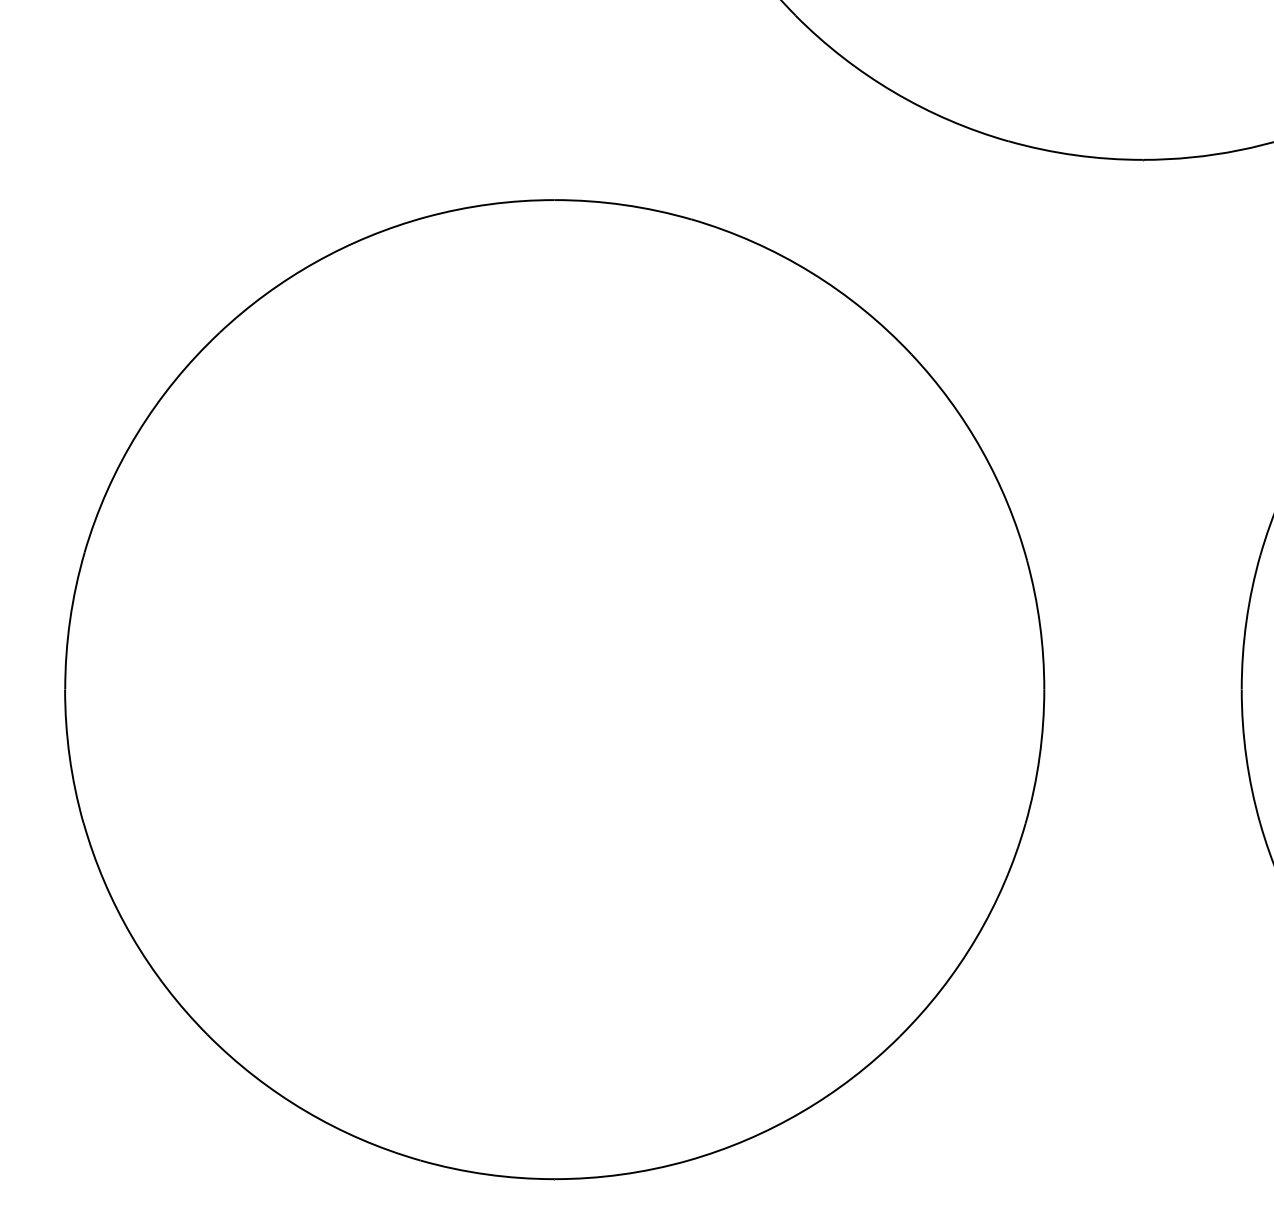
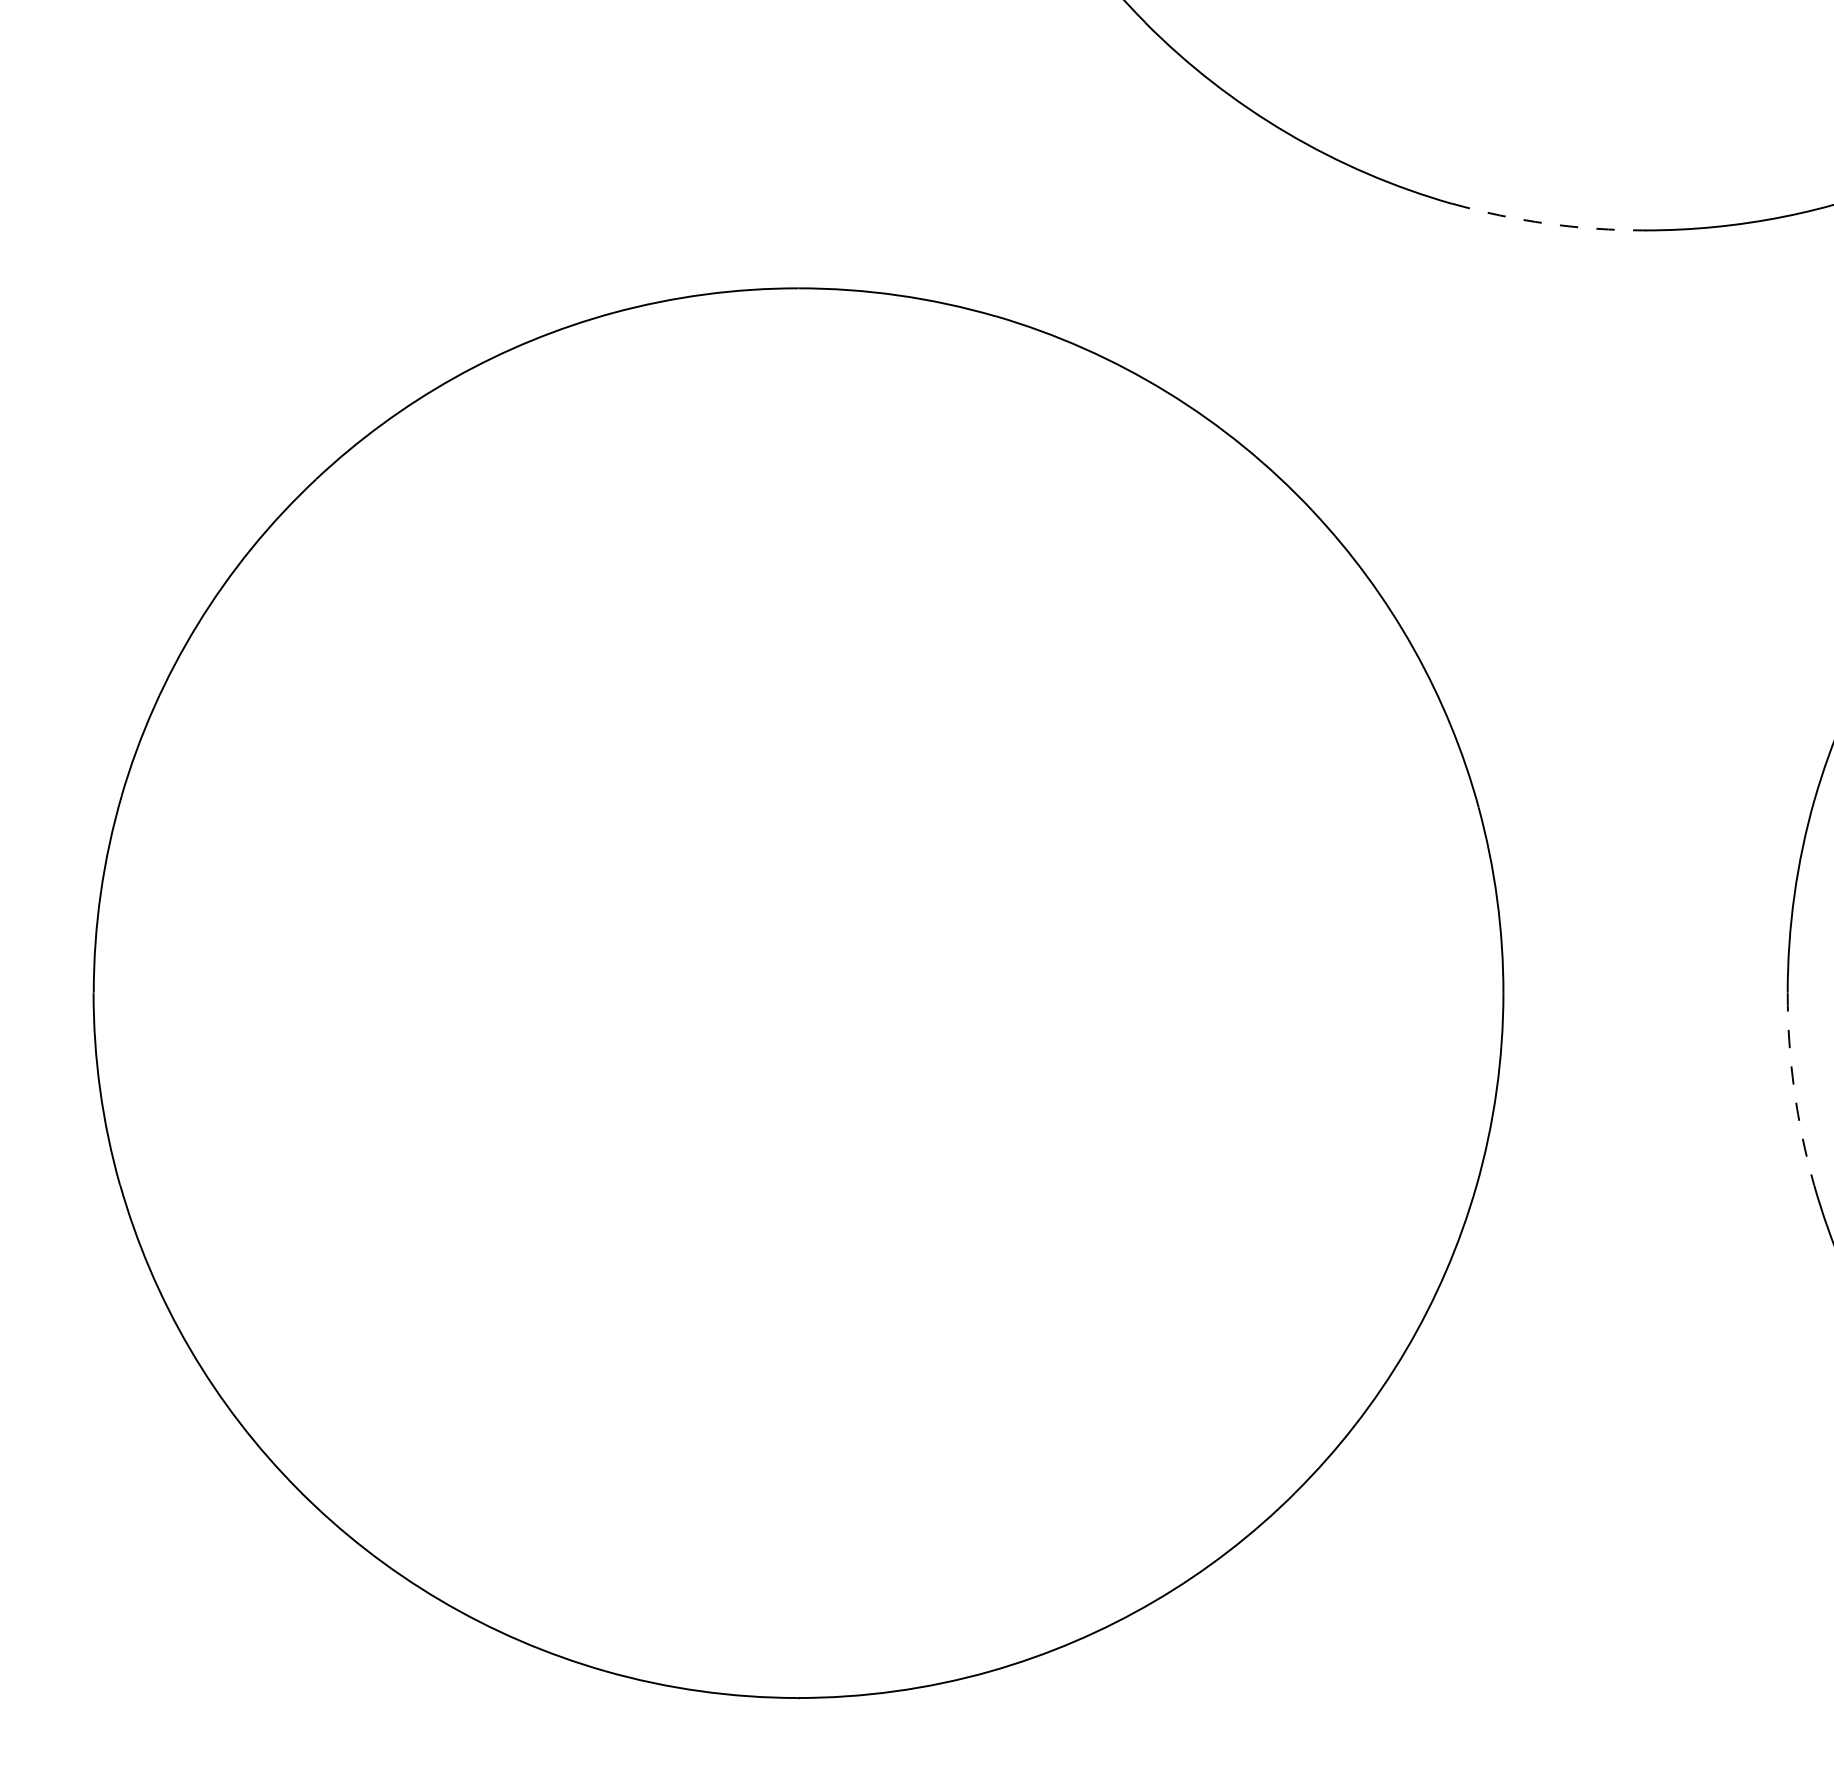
arc: (1075, 155) -> (1548, 224), solid -> dashed
arc: (1246, 757) -> (1794, 1090), solid -> dashed

